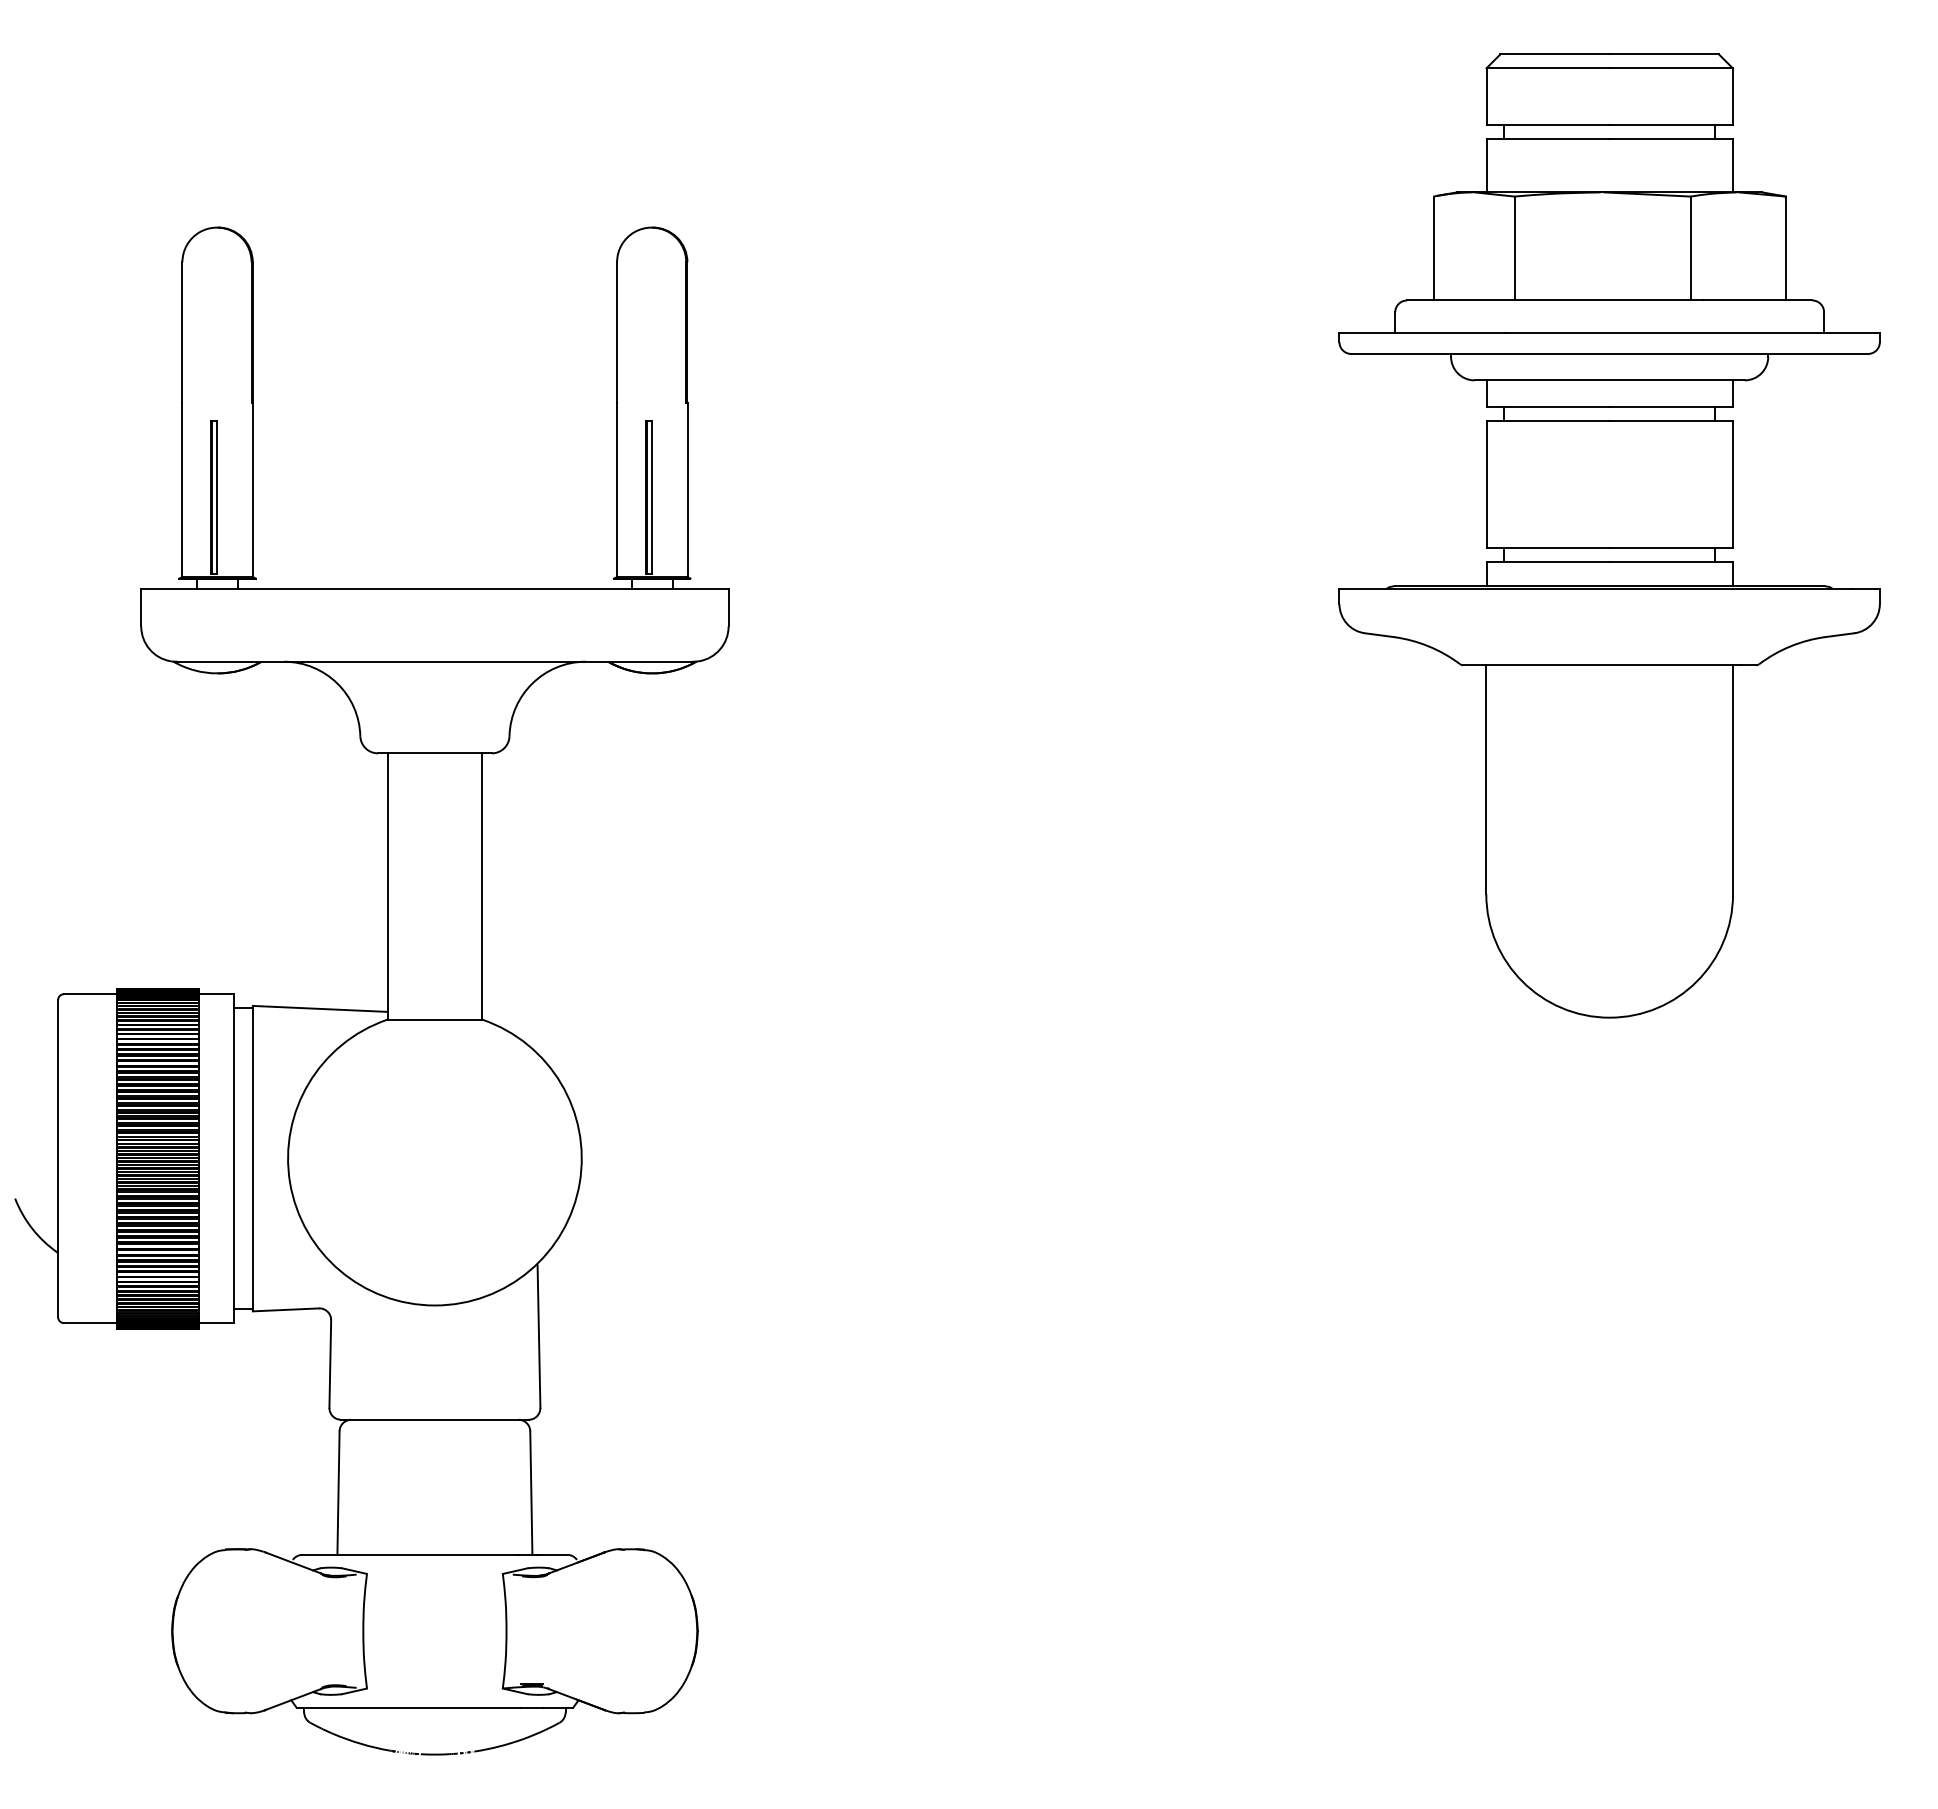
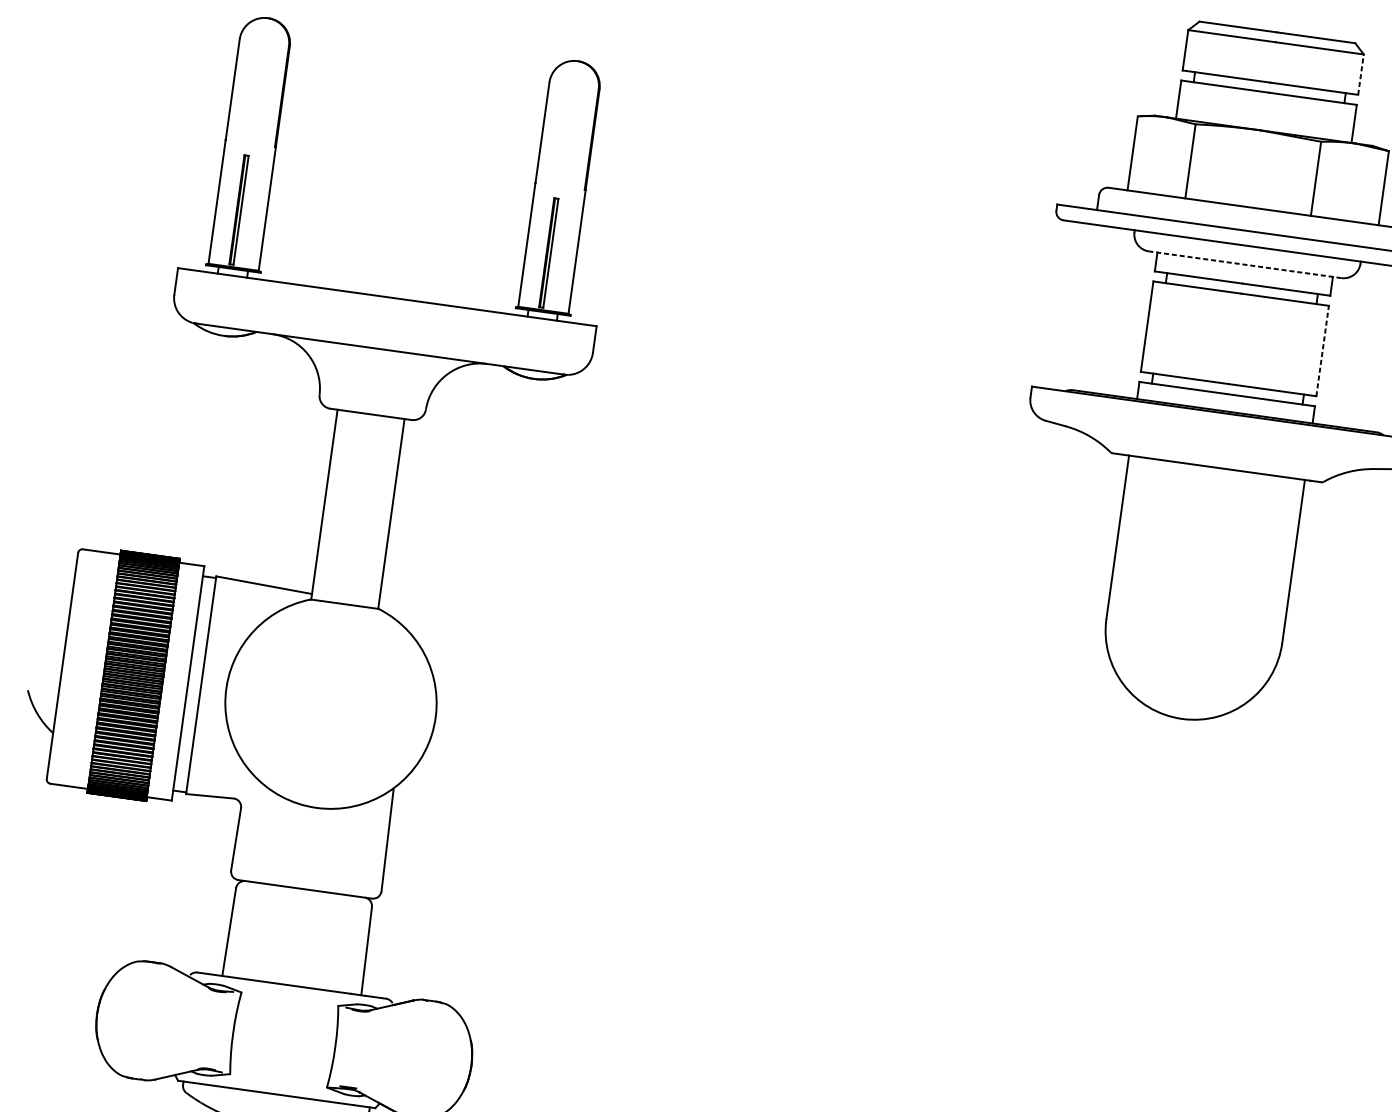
line: (1732, 96) -> (1360, 74), solid -> dashed
line: (1609, 380) -> (1245, 264), solid -> dashed
line: (1732, 483) -> (1322, 350), solid -> dashed

